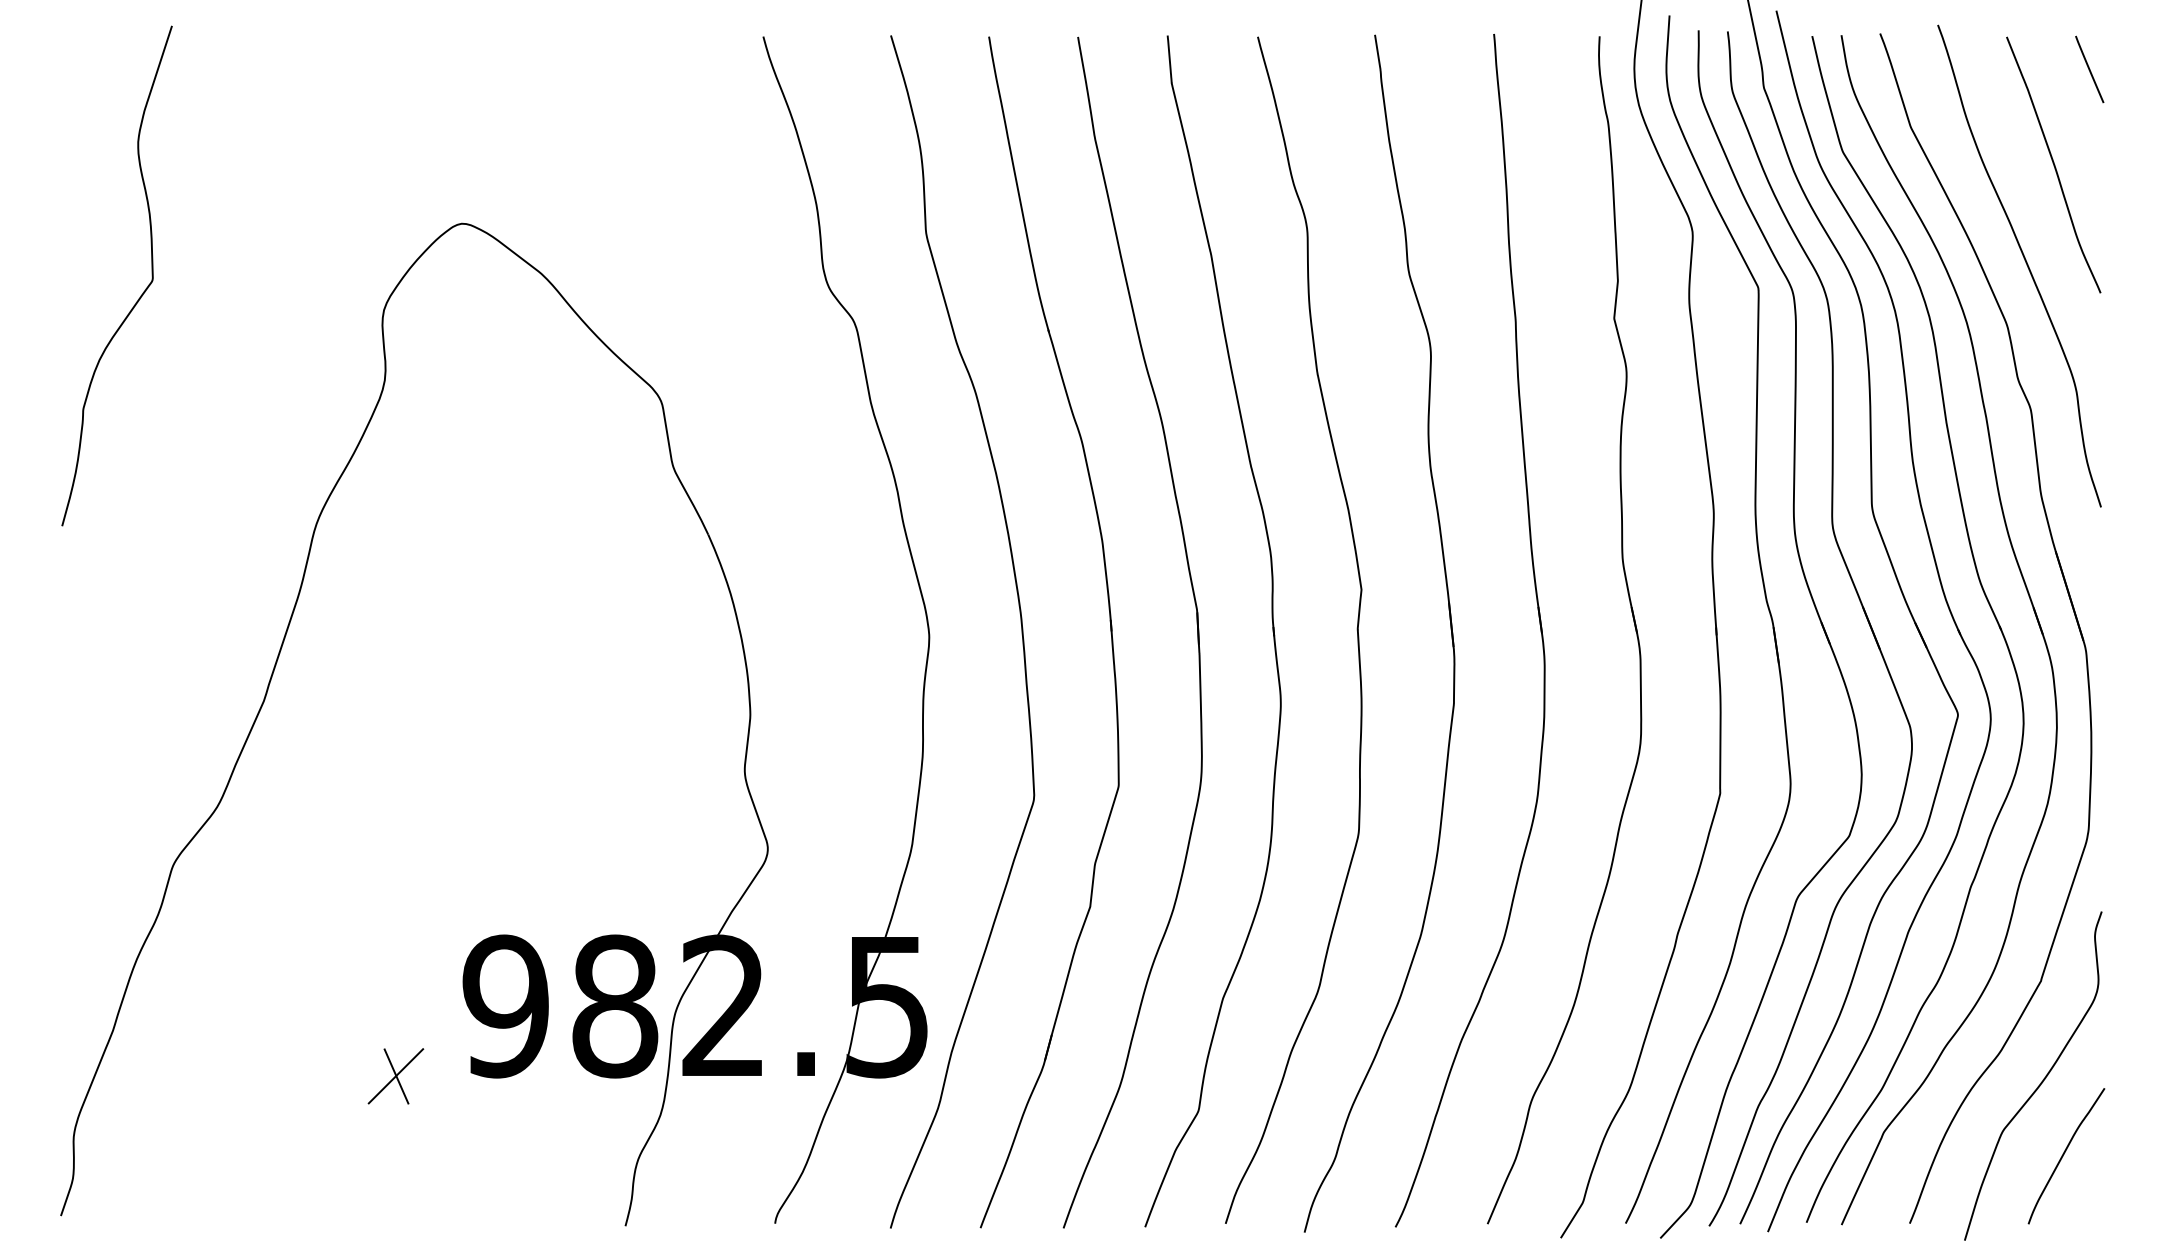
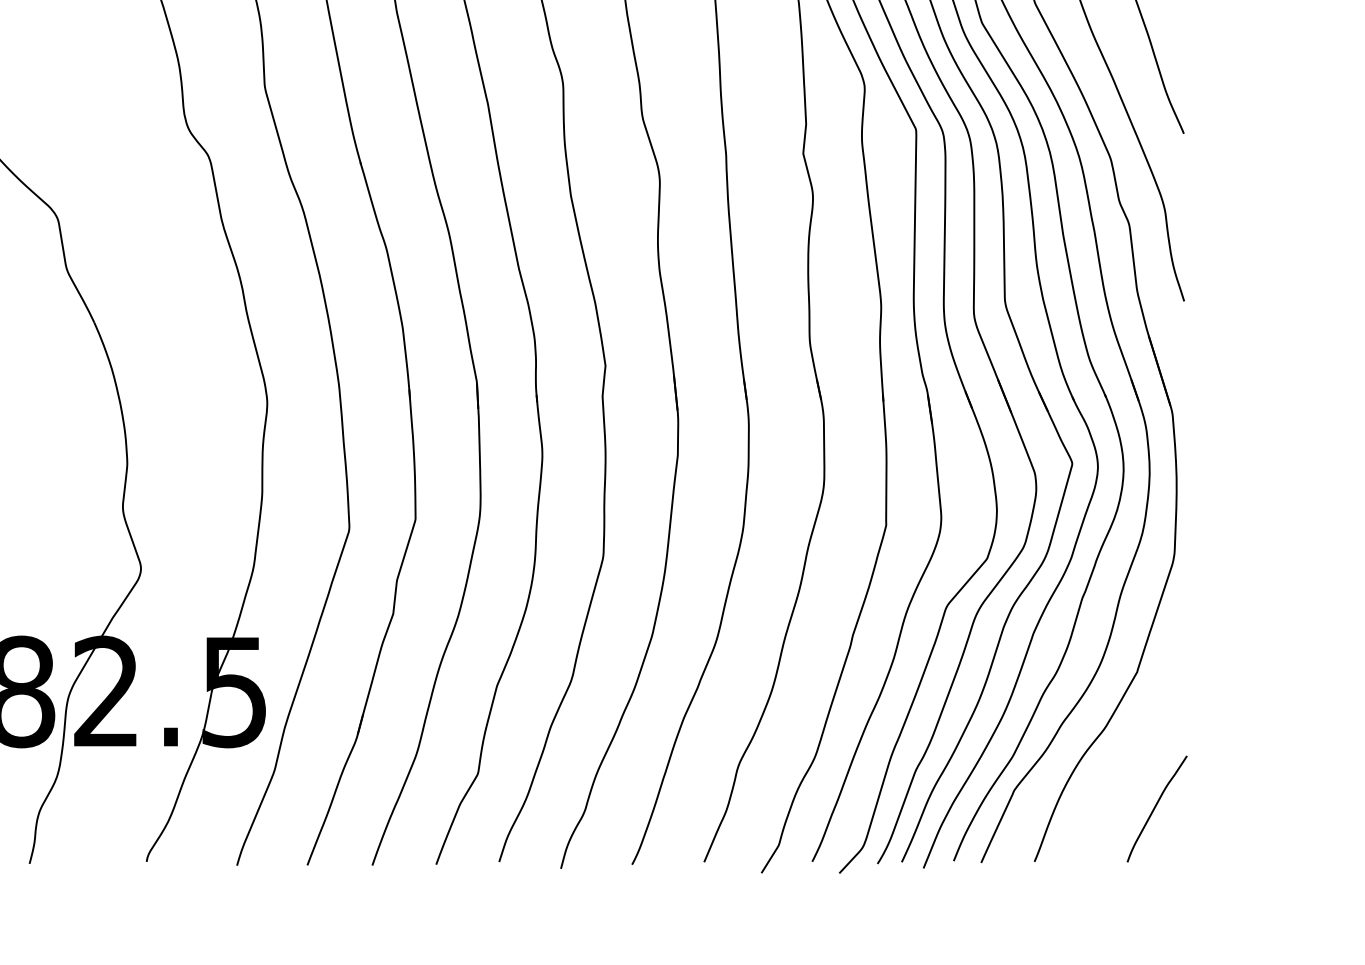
curve: (2040, 1082) -> (1136, 751), removed

